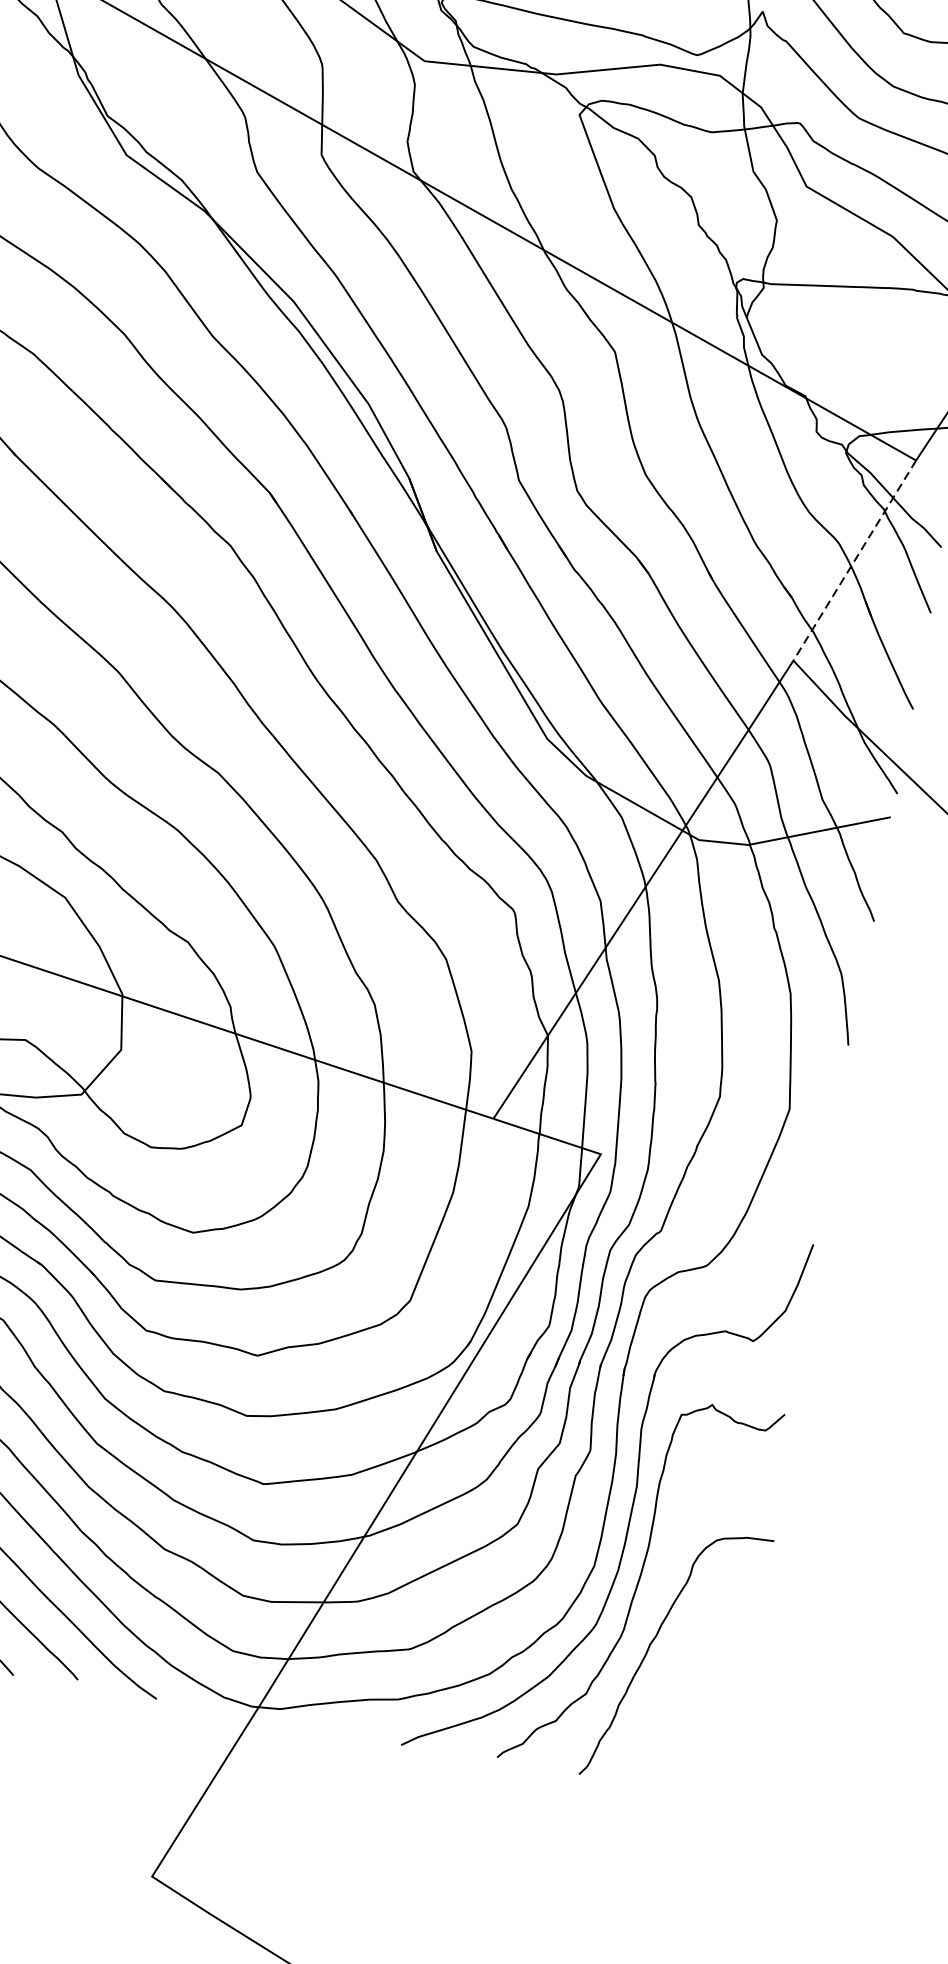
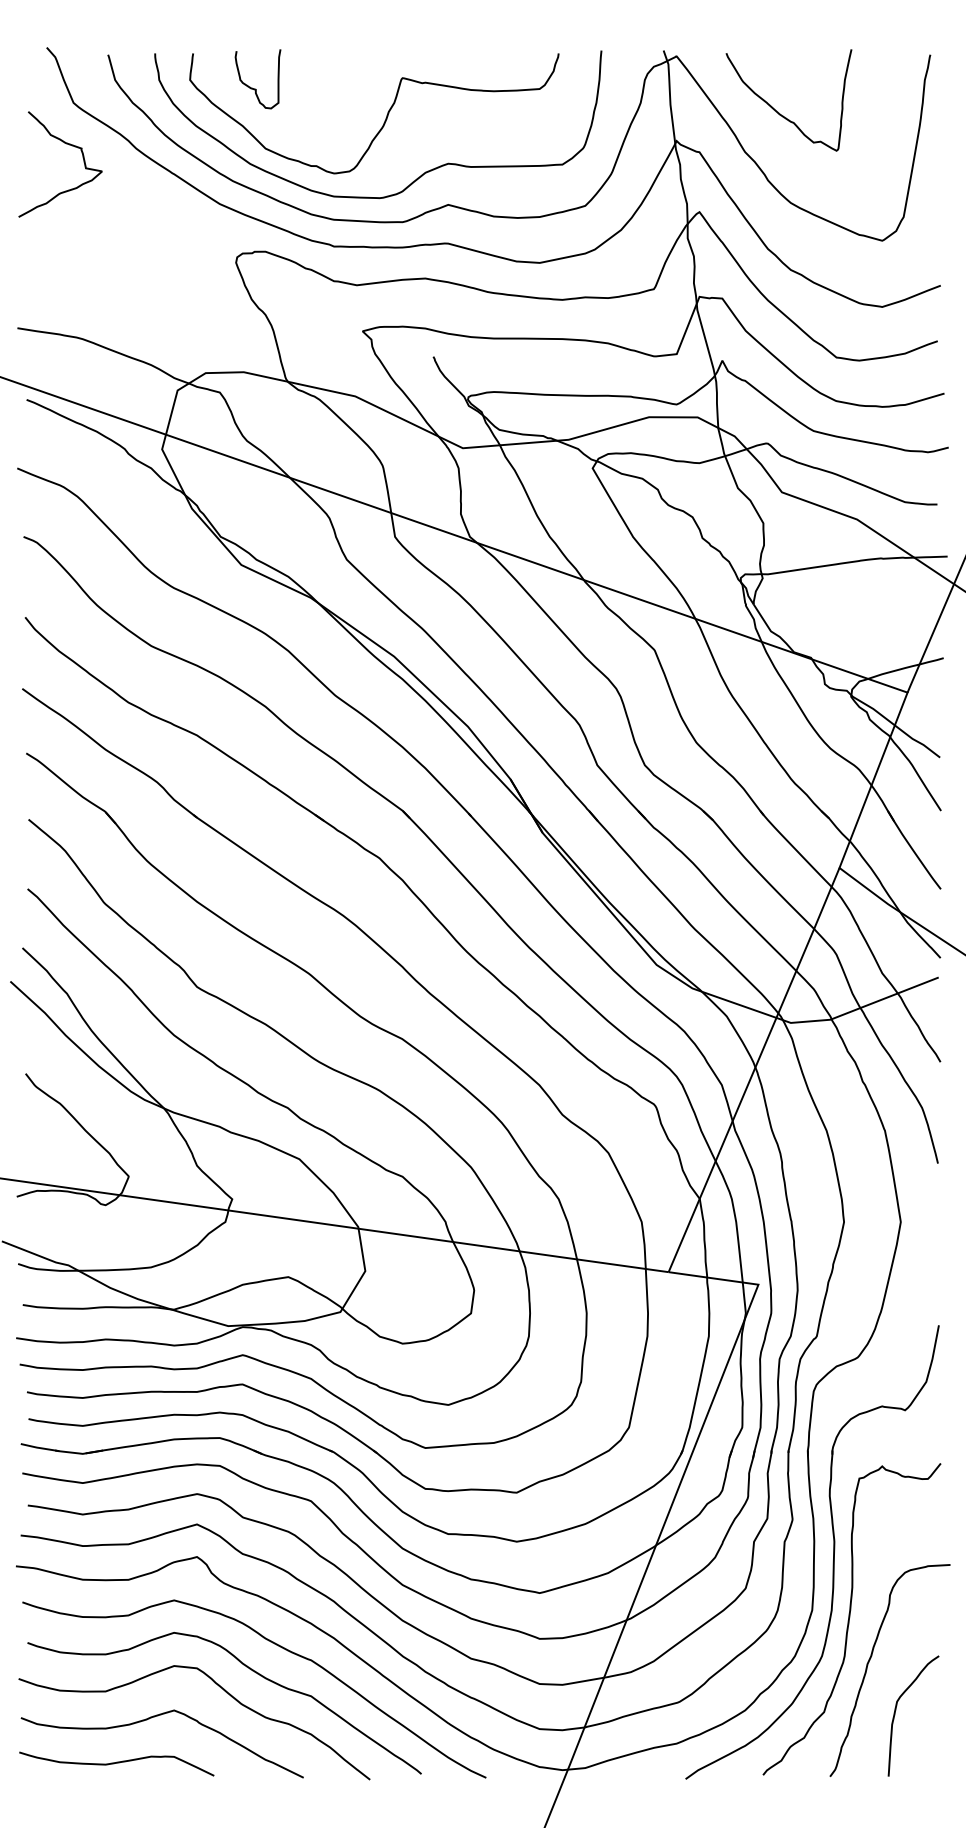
line: (854, 560) -> (873, 780), dashed -> solid
curve: (675, 1707) -> (896, 1710), added

